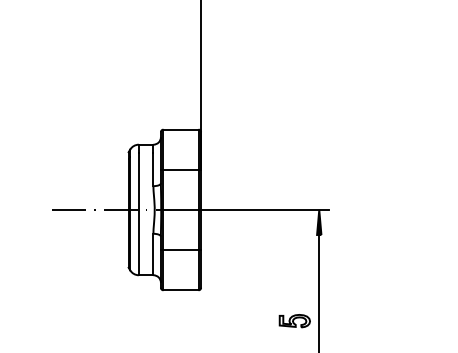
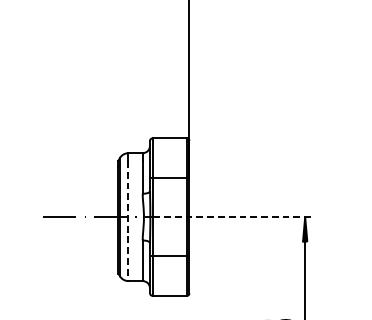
line: (246, 209) -> (233, 216), solid -> dashed
line: (138, 214) -> (128, 221), solid -> dashed

